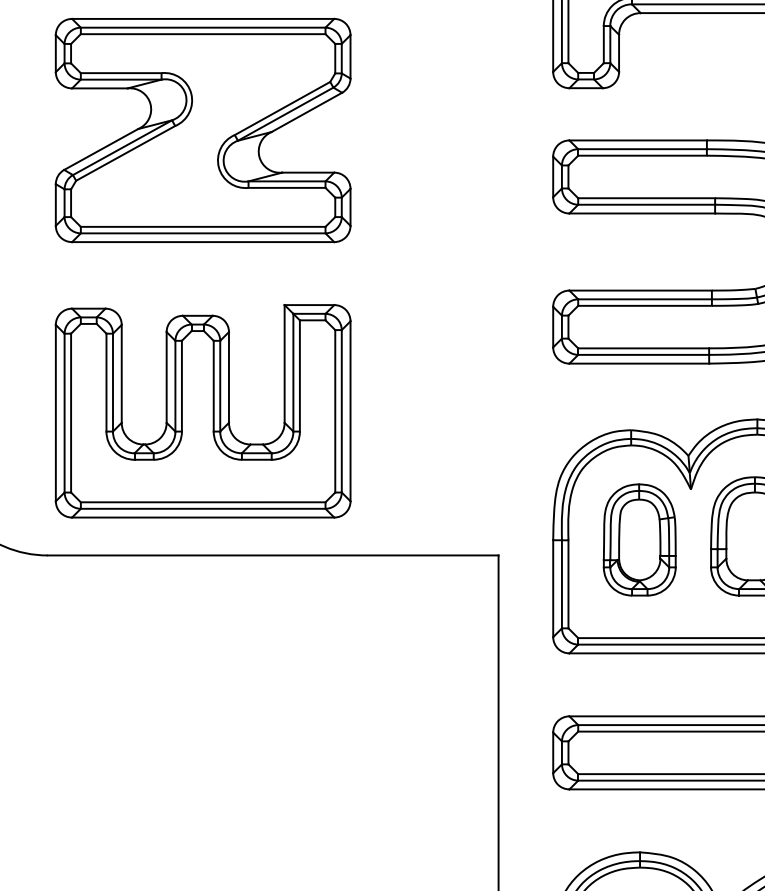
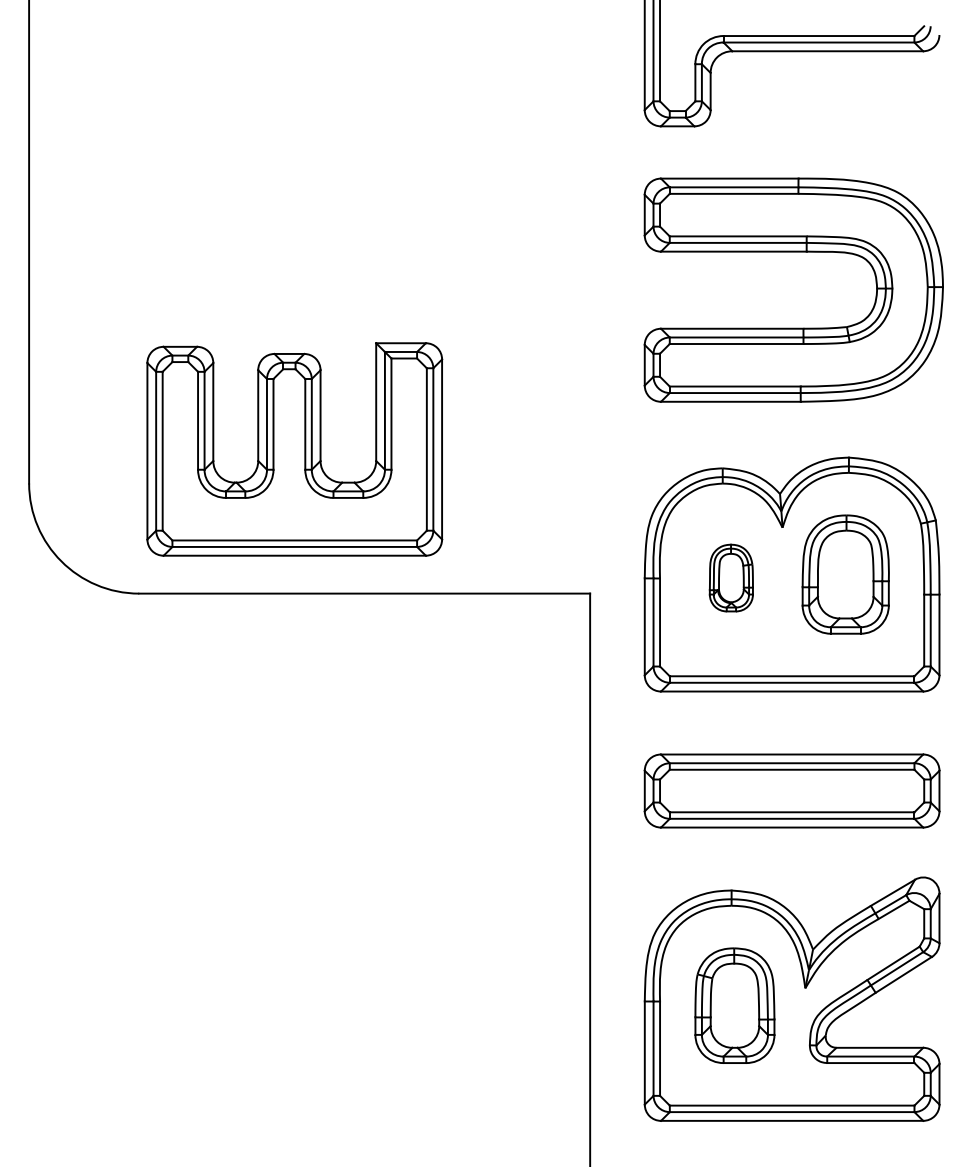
part: (202, 130) -> (294, 168), removed
part: (639, 539) -> (731, 577), size x0.6

